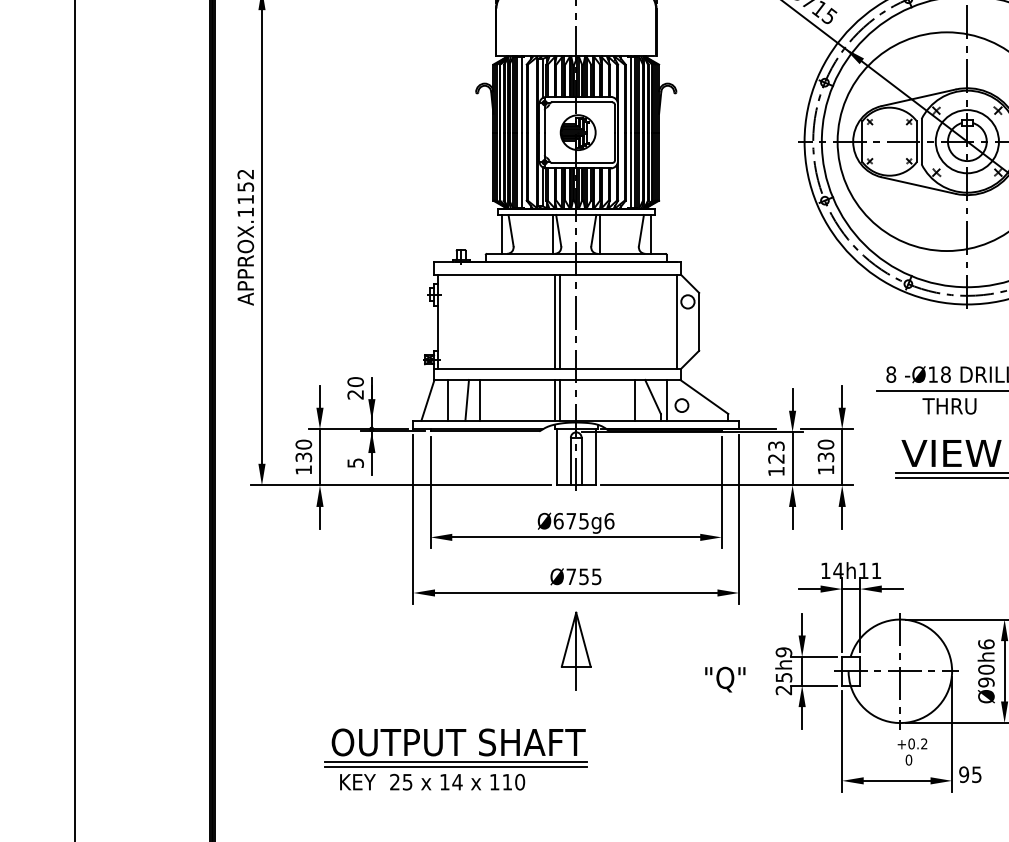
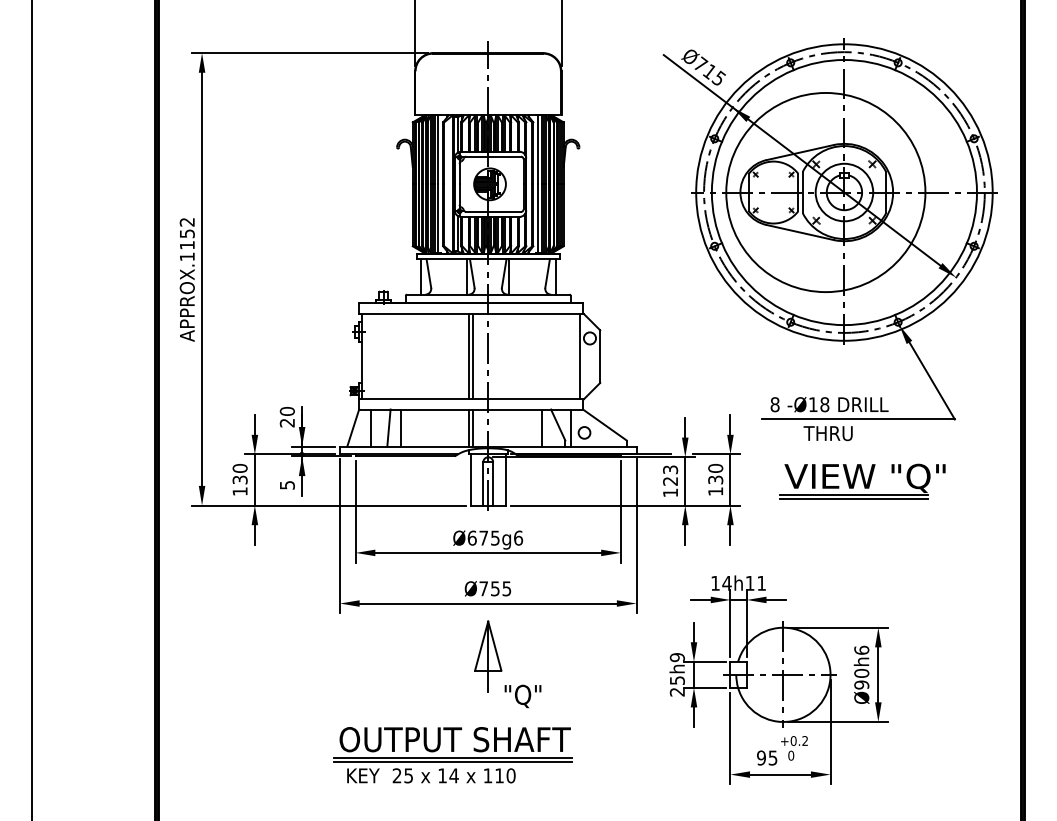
line: (384, 420) -> (313, 446), added
text: (724, 679) -> (522, 696), moved
part: (455, 759) -> (452, 755), moved
text: (970, 774) -> (767, 757), moved

